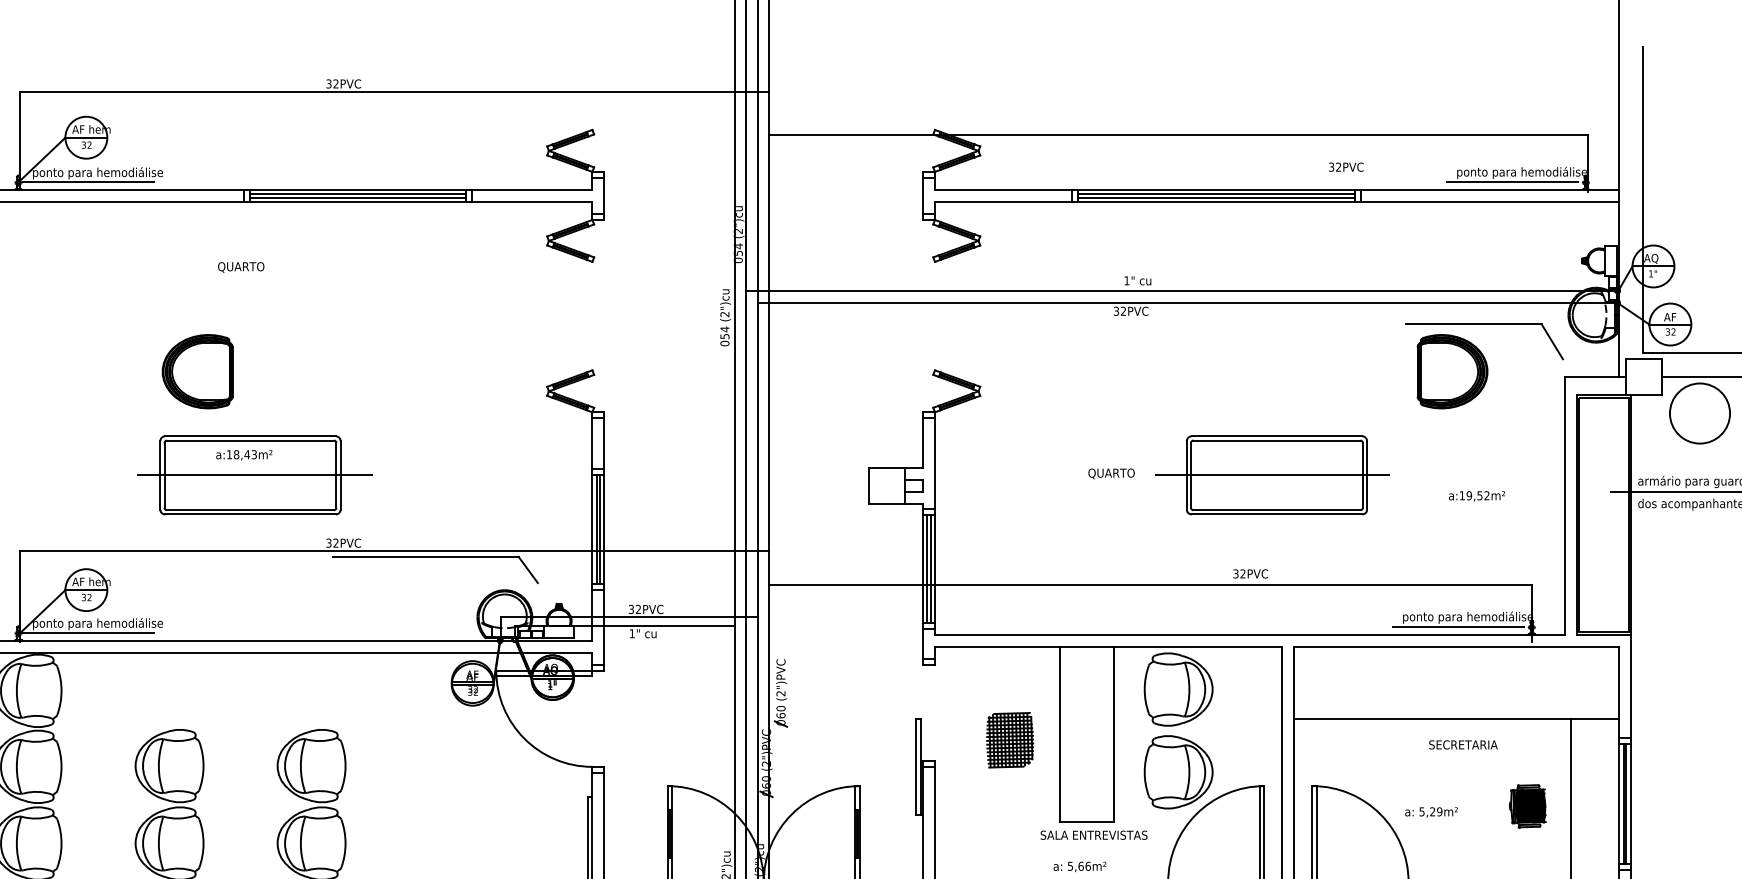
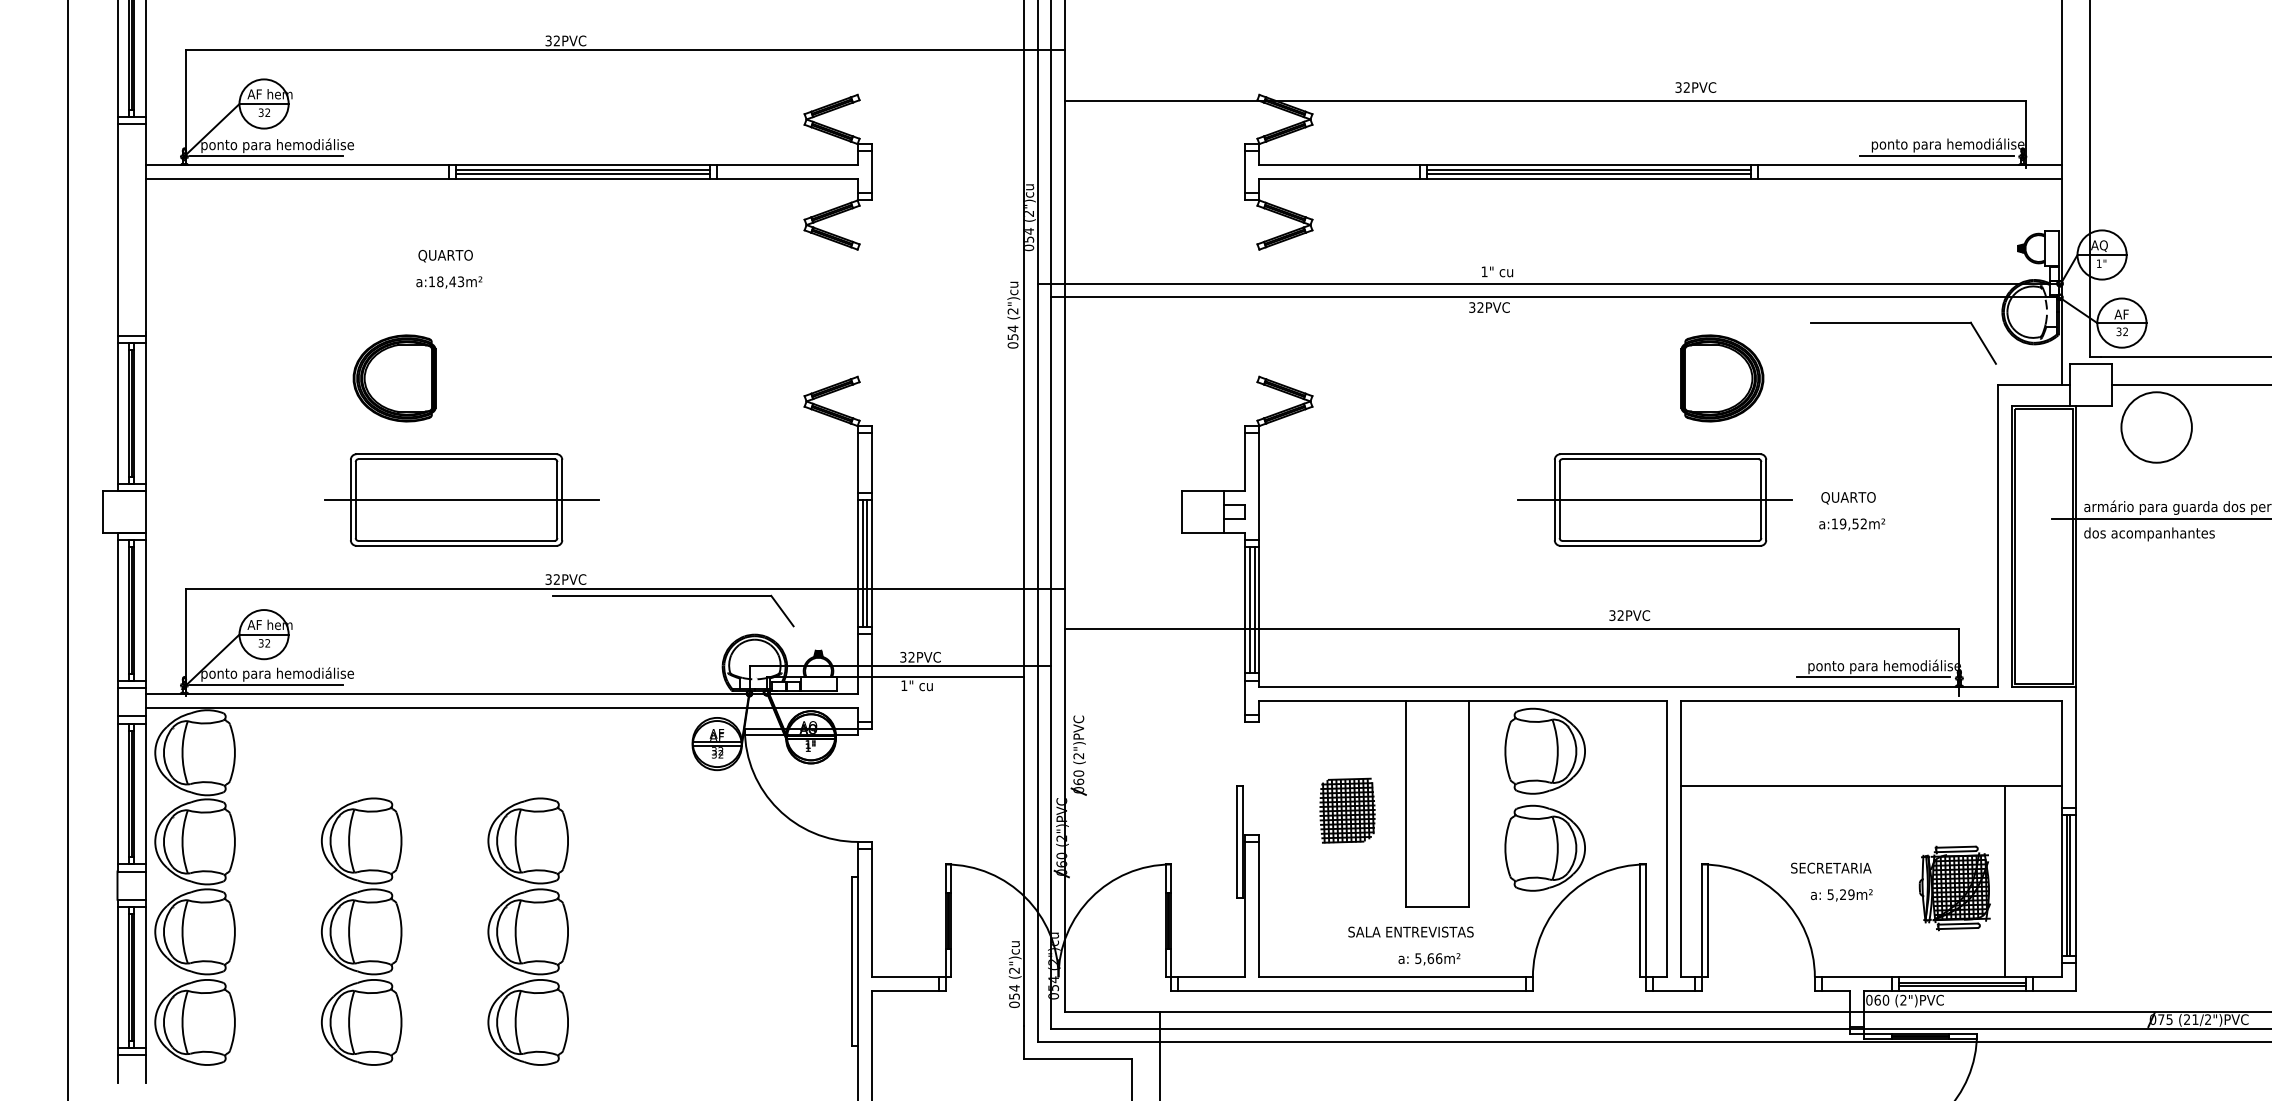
text: (1346, 167) -> (1695, 87), moved
part: (1452, 371) -> (1722, 378), moved
text: (244, 455) -> (449, 282), moved
text: (1111, 474) -> (1848, 498), moved
text: (1476, 496) -> (1851, 524), moved
text: (1463, 744) -> (1831, 867), moved
part: (1527, 806) -> (1954, 888), size x1.67
text: (1093, 834) -> (1410, 931), moved

